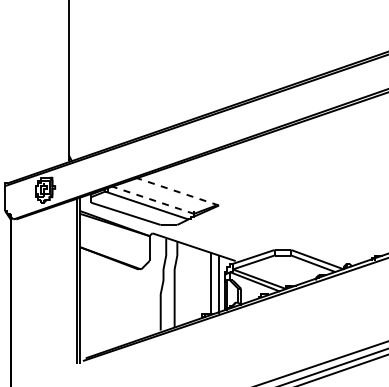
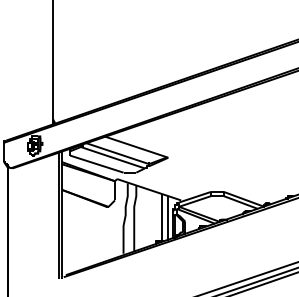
line: (177, 191) -> (136, 146), dashed -> solid
line: (152, 199) -> (117, 153), dashed -> solid

